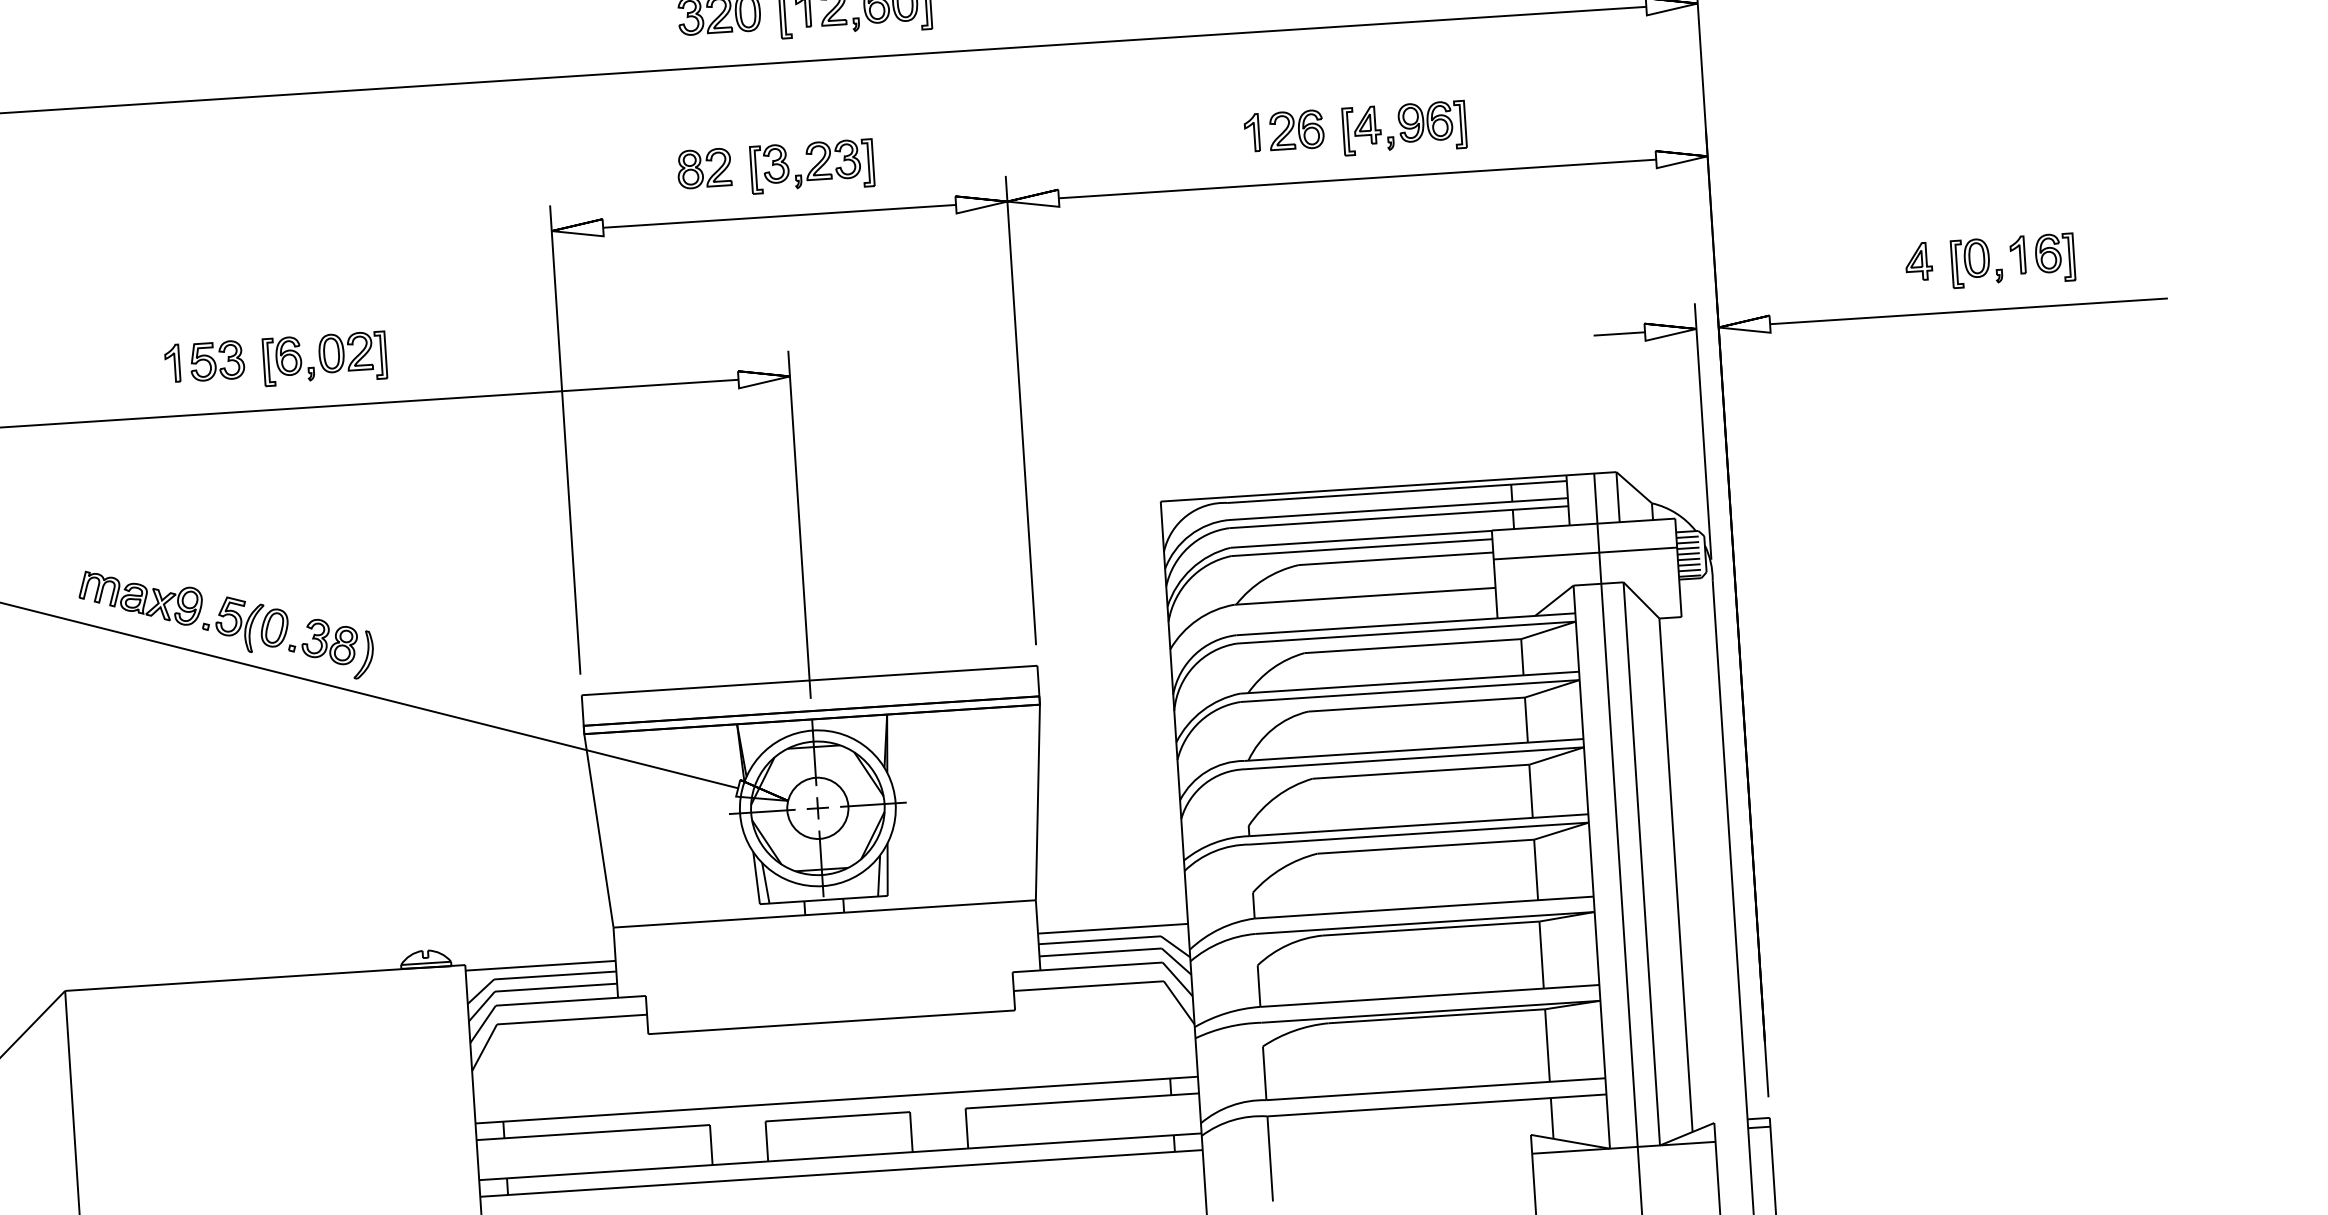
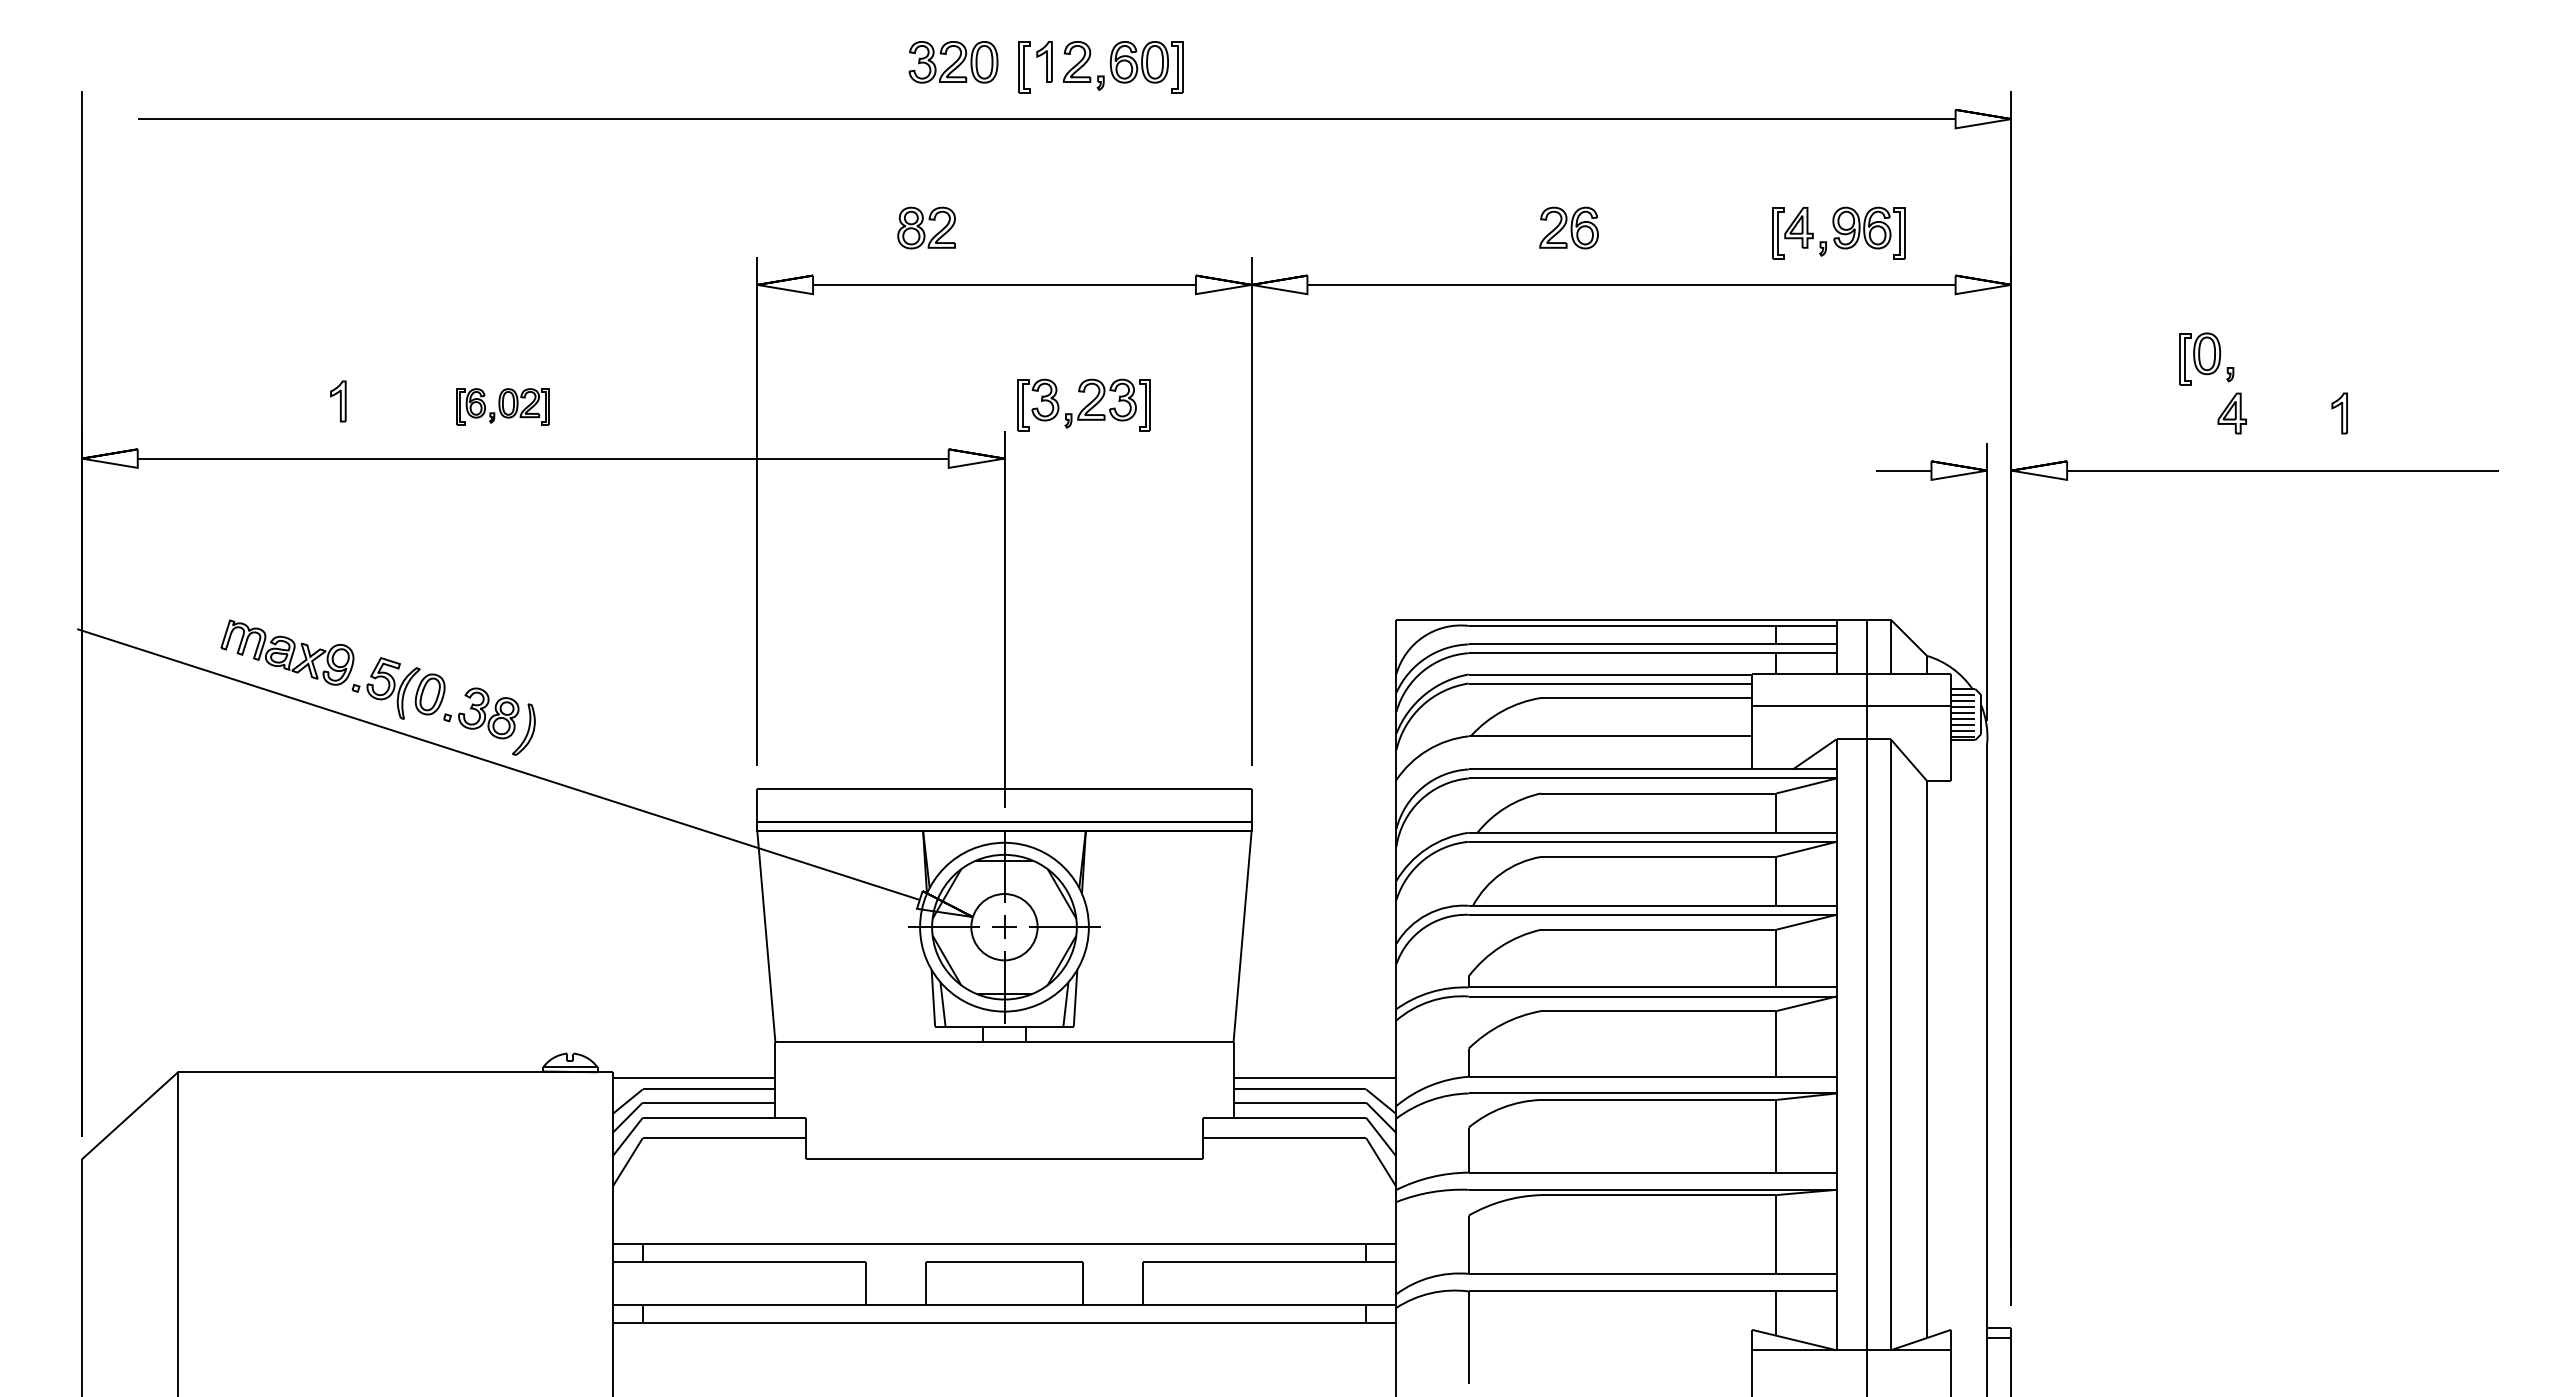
part: (1404, 127) -> (1838, 232), moved
part: (1251, 132) -> (1520, 227), removed
part: (811, 165) -> (1083, 404), moved
part: (2054, 257) -> (2379, 418), removed
part: (1976, 262) -> (2206, 358), moved
part: (324, 358) -> (502, 406), size x0.7
part: (216, 360) -> (386, 401), removed

